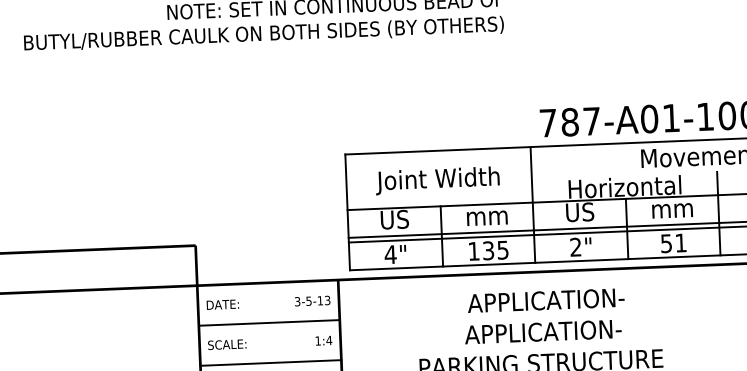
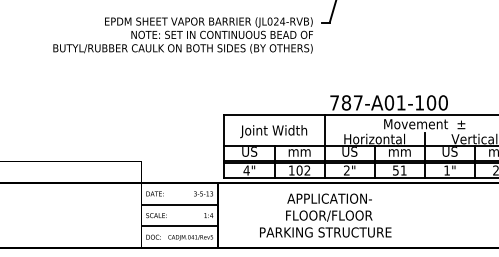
text: (495, 250) -> (303, 170), 135 -> 102
text: (545, 331) -> (328, 215), APPLICATION- -> FLOOR/FLOOR

